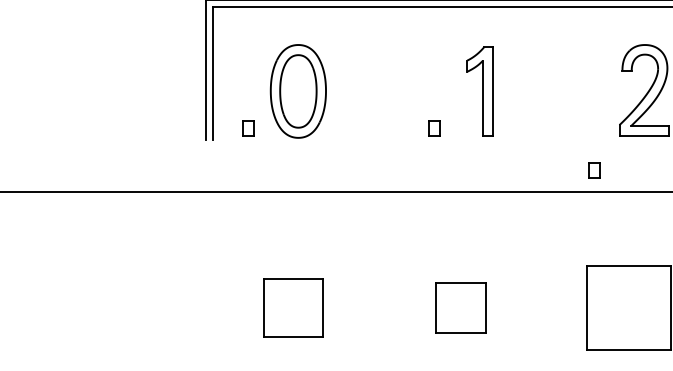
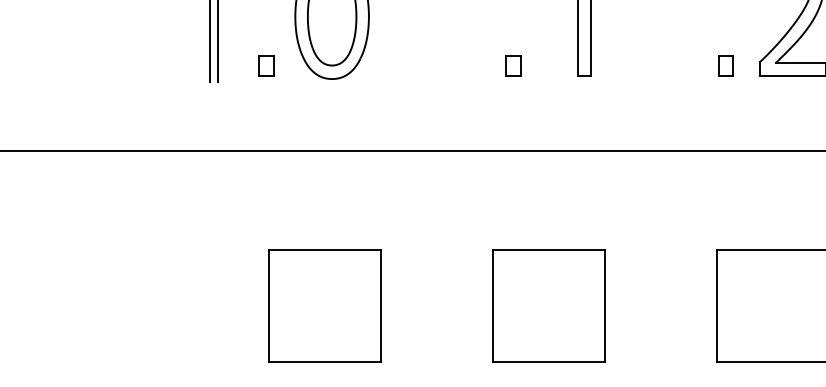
part: (594, 170) -> (726, 66), moved
part: (292, 307) -> (324, 305), size x1.43
part: (460, 307) -> (548, 305), size x1.67

